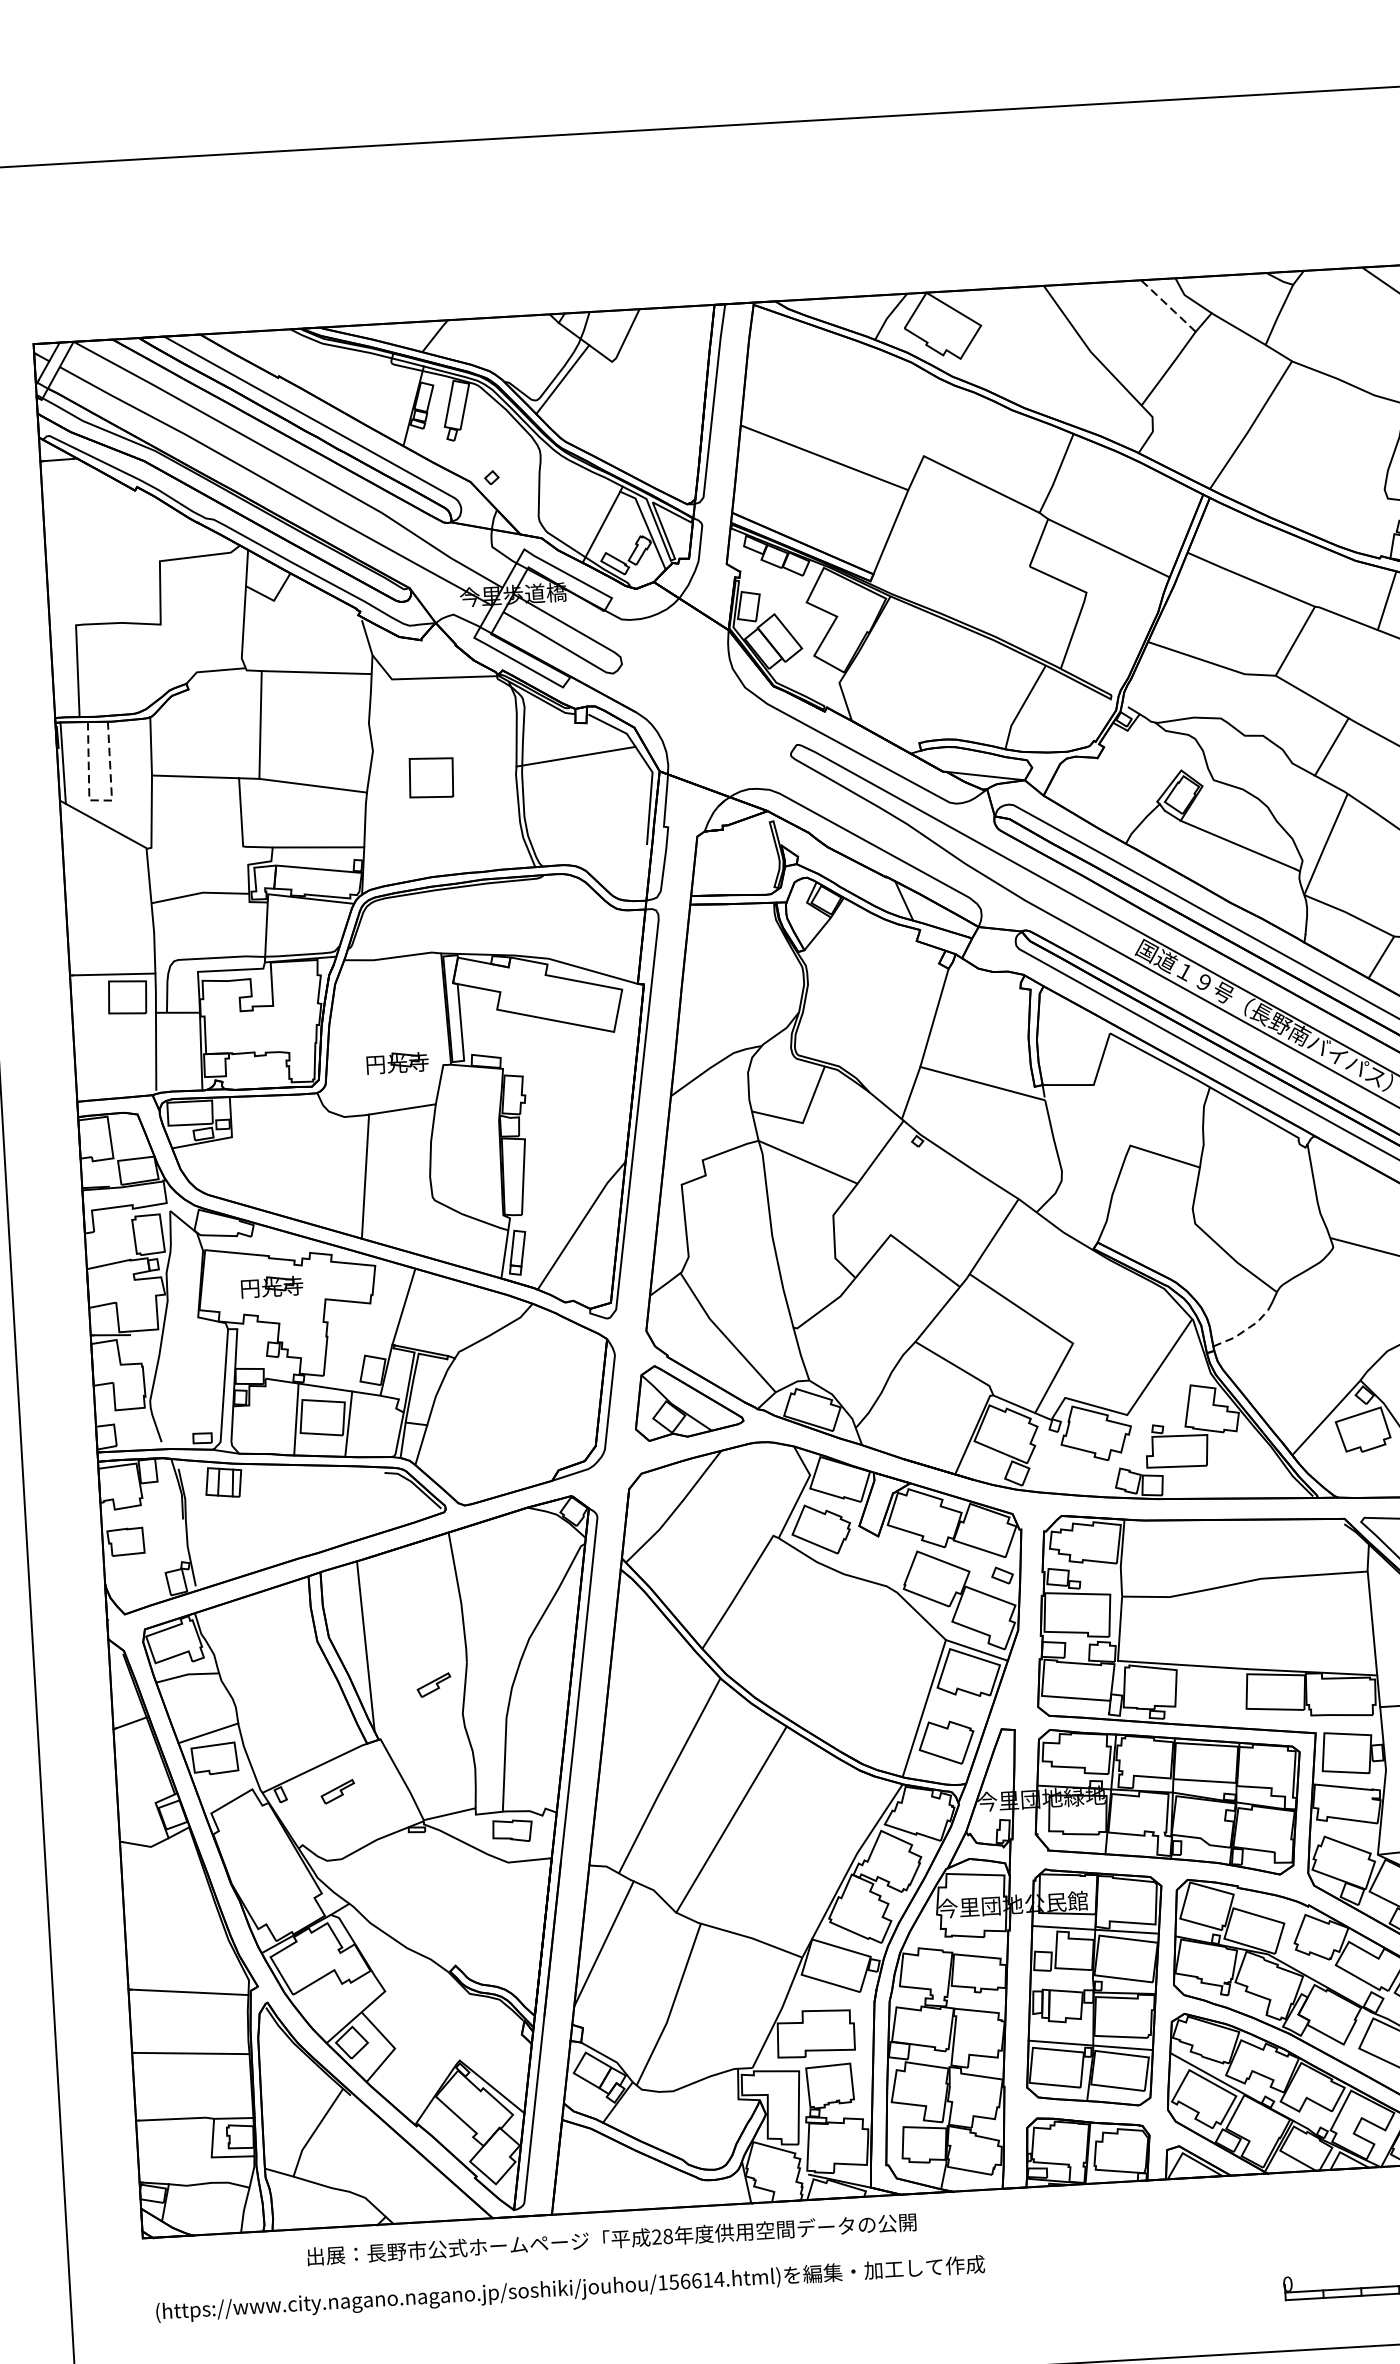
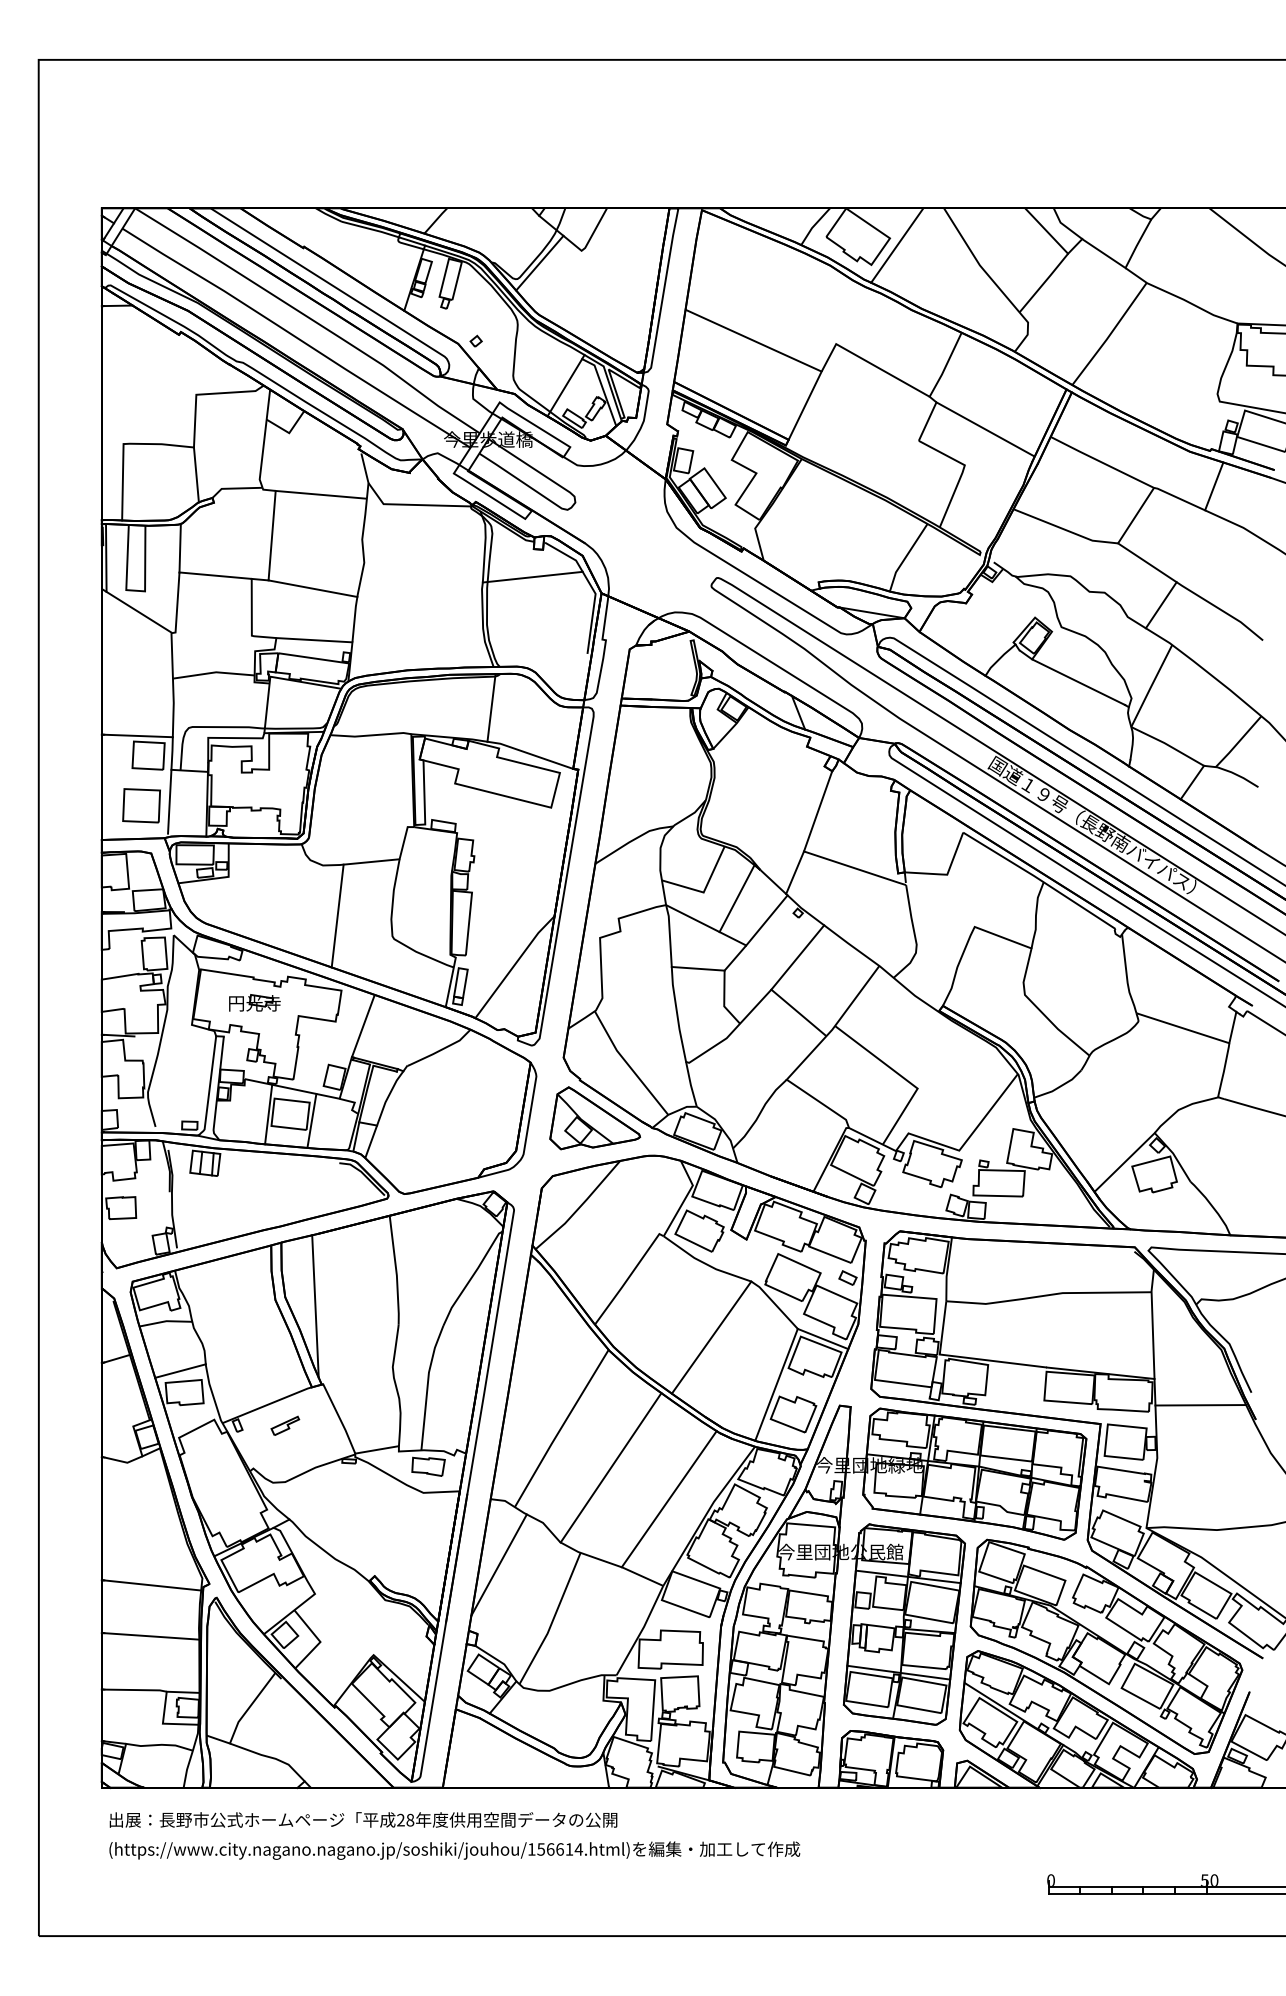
line: (1167, 305) -> (1045, 230), dashed -> solid
line: (990, 333) -> (897, 245), added
line: (164, 656) -> (195, 474), added
part: (431, 777) -> (141, 805), moved
line: (101, 800) -> (136, 590), dashed -> solid
line: (535, 915) -> (491, 707), added
part: (397, 1062) -> (369, 822), removed
line: (842, 1128) -> (736, 898), added
line: (919, 1194) -> (797, 957), added
line: (800, 1214) -> (697, 968), added
line: (1243, 1331) -> (1059, 1086), dashed -> solid
line: (842, 1656) -> (711, 1337), added
part: (434, 1684) -> (370, 1341), removed
line: (802, 1853) -> (668, 1499), added
text: (611, 2238) -> (363, 1819), moved

